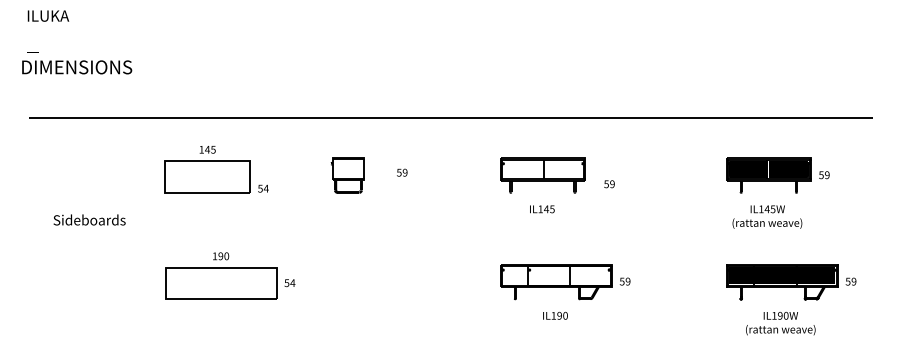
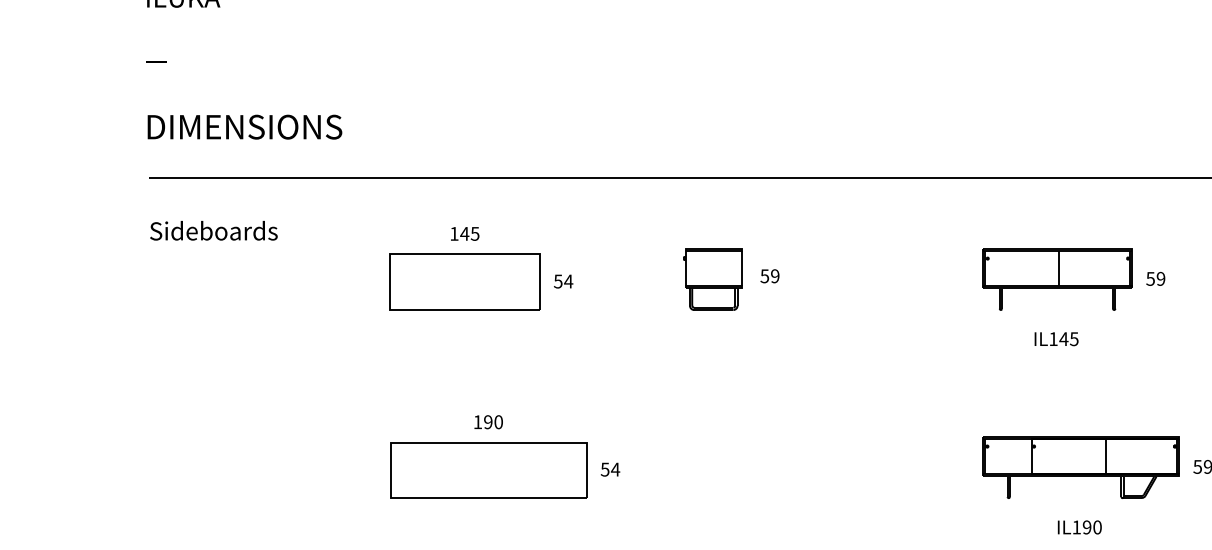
text: (77, 67) -> (245, 127), moved
text: (402, 172) -> (770, 275), moved
text: (609, 184) -> (1155, 279), moved
text: (263, 188) -> (563, 281), moved
text: (89, 219) -> (213, 229), moved

